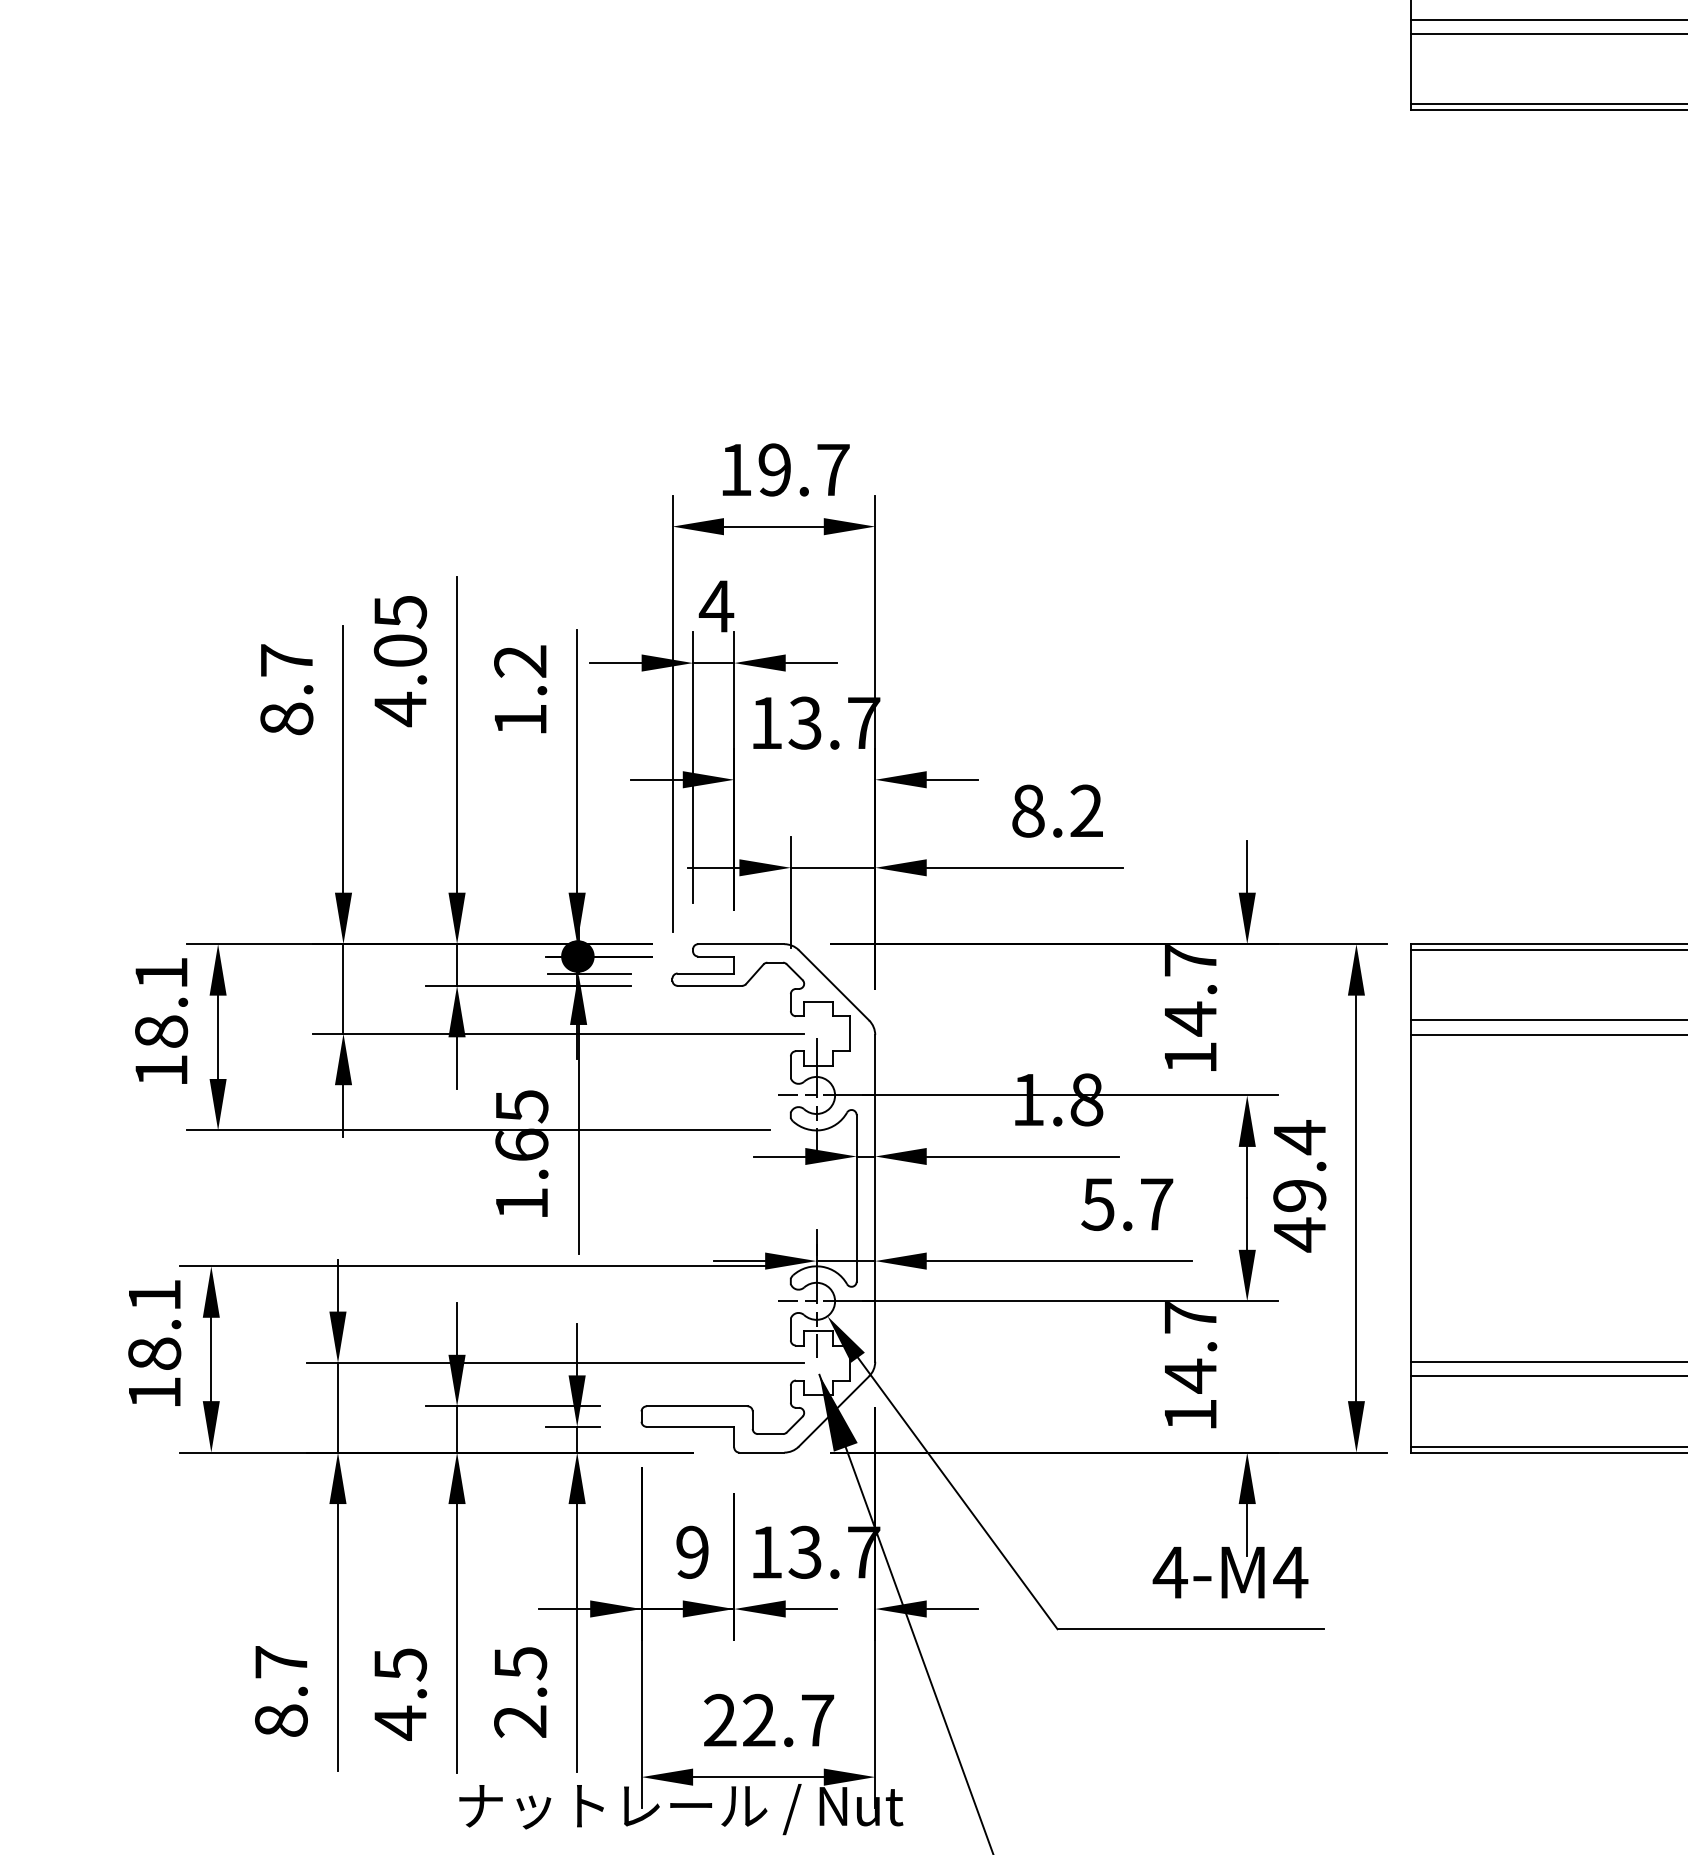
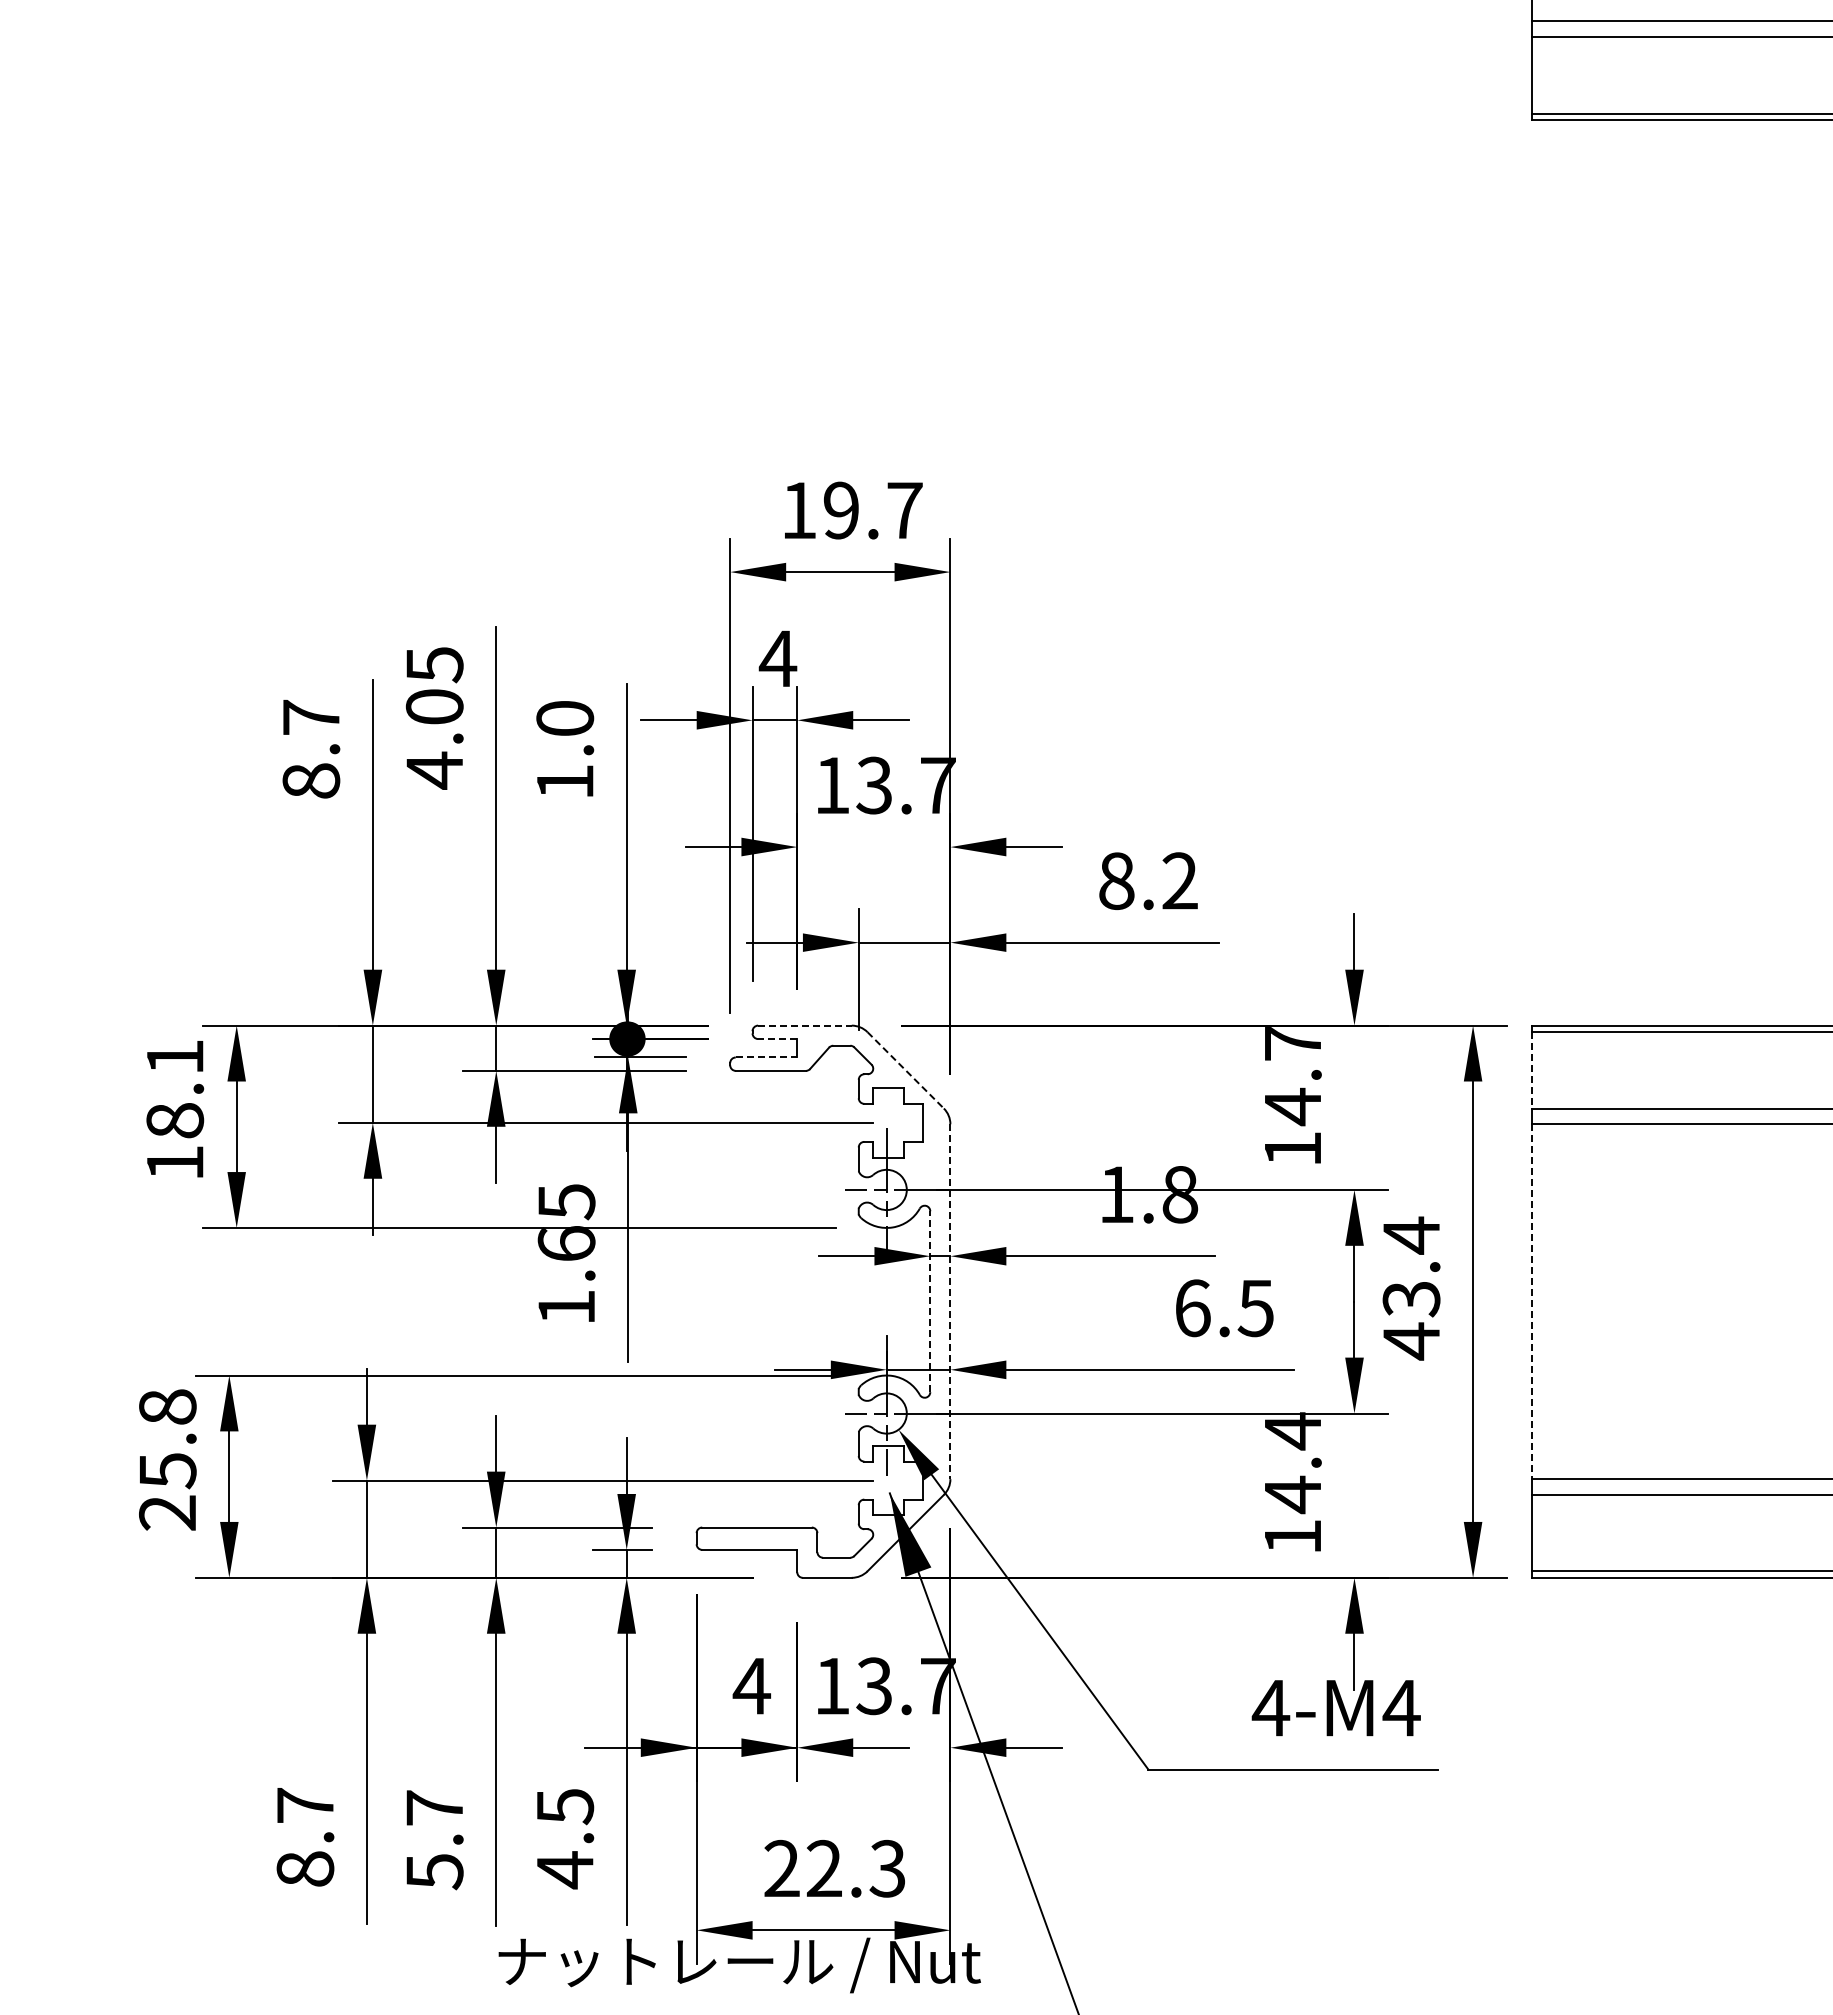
text: (520, 661) -> (565, 718), 1.2 -> 1.0
line: (740, 944) -> (804, 1025), solid -> dashed
line: (716, 956) -> (777, 1039), solid -> dashed
line: (705, 973) -> (766, 1057), solid -> dashed
line: (833, 985) -> (905, 1070), solid -> dashed
line: (1410, 985) -> (1531, 1070), solid -> dashed
text: (1299, 1196) -> (1411, 1299), 49.4 -> 43.4
line: (856, 1198) -> (930, 1301), solid -> dashed
line: (875, 1199) -> (950, 1302), solid -> dashed
line: (1410, 1199) -> (1531, 1302), solid -> dashed
text: (1126, 1204) -> (1223, 1308), 5.7 -> 6.5
text: (1190, 1317) -> (1292, 1431), 14.7 -> 14.4
text: (154, 1343) -> (167, 1459), 18.1 -> 25.8
text: (692, 1552) -> (751, 1686), 9 -> 4
text: (400, 1694) -> (434, 1840), 4.5 -> 5.7
text: (817, 1720) -> (887, 1868), 22.7 -> 22.3
text: (519, 1722) -> (564, 1870), 2.5 -> 4.5

